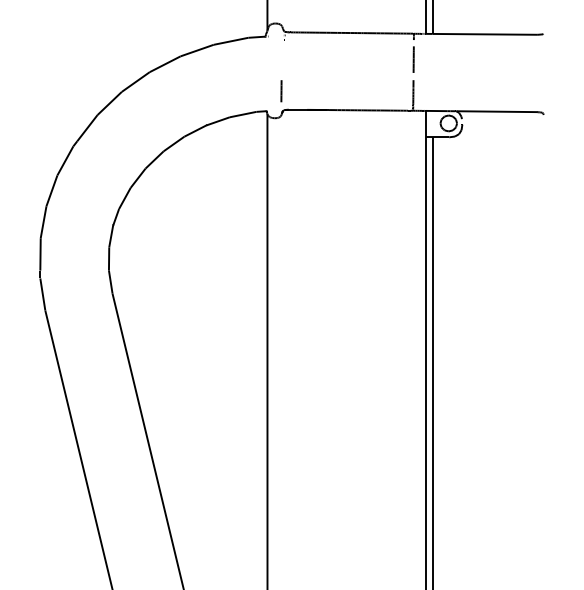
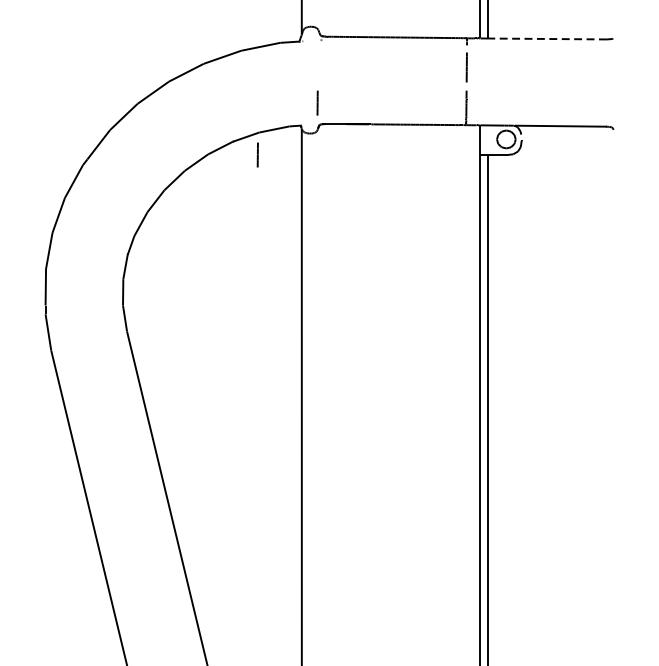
line: (485, 34) -> (547, 39), solid -> dashed
line: (228, 137) -> (257, 155), added

